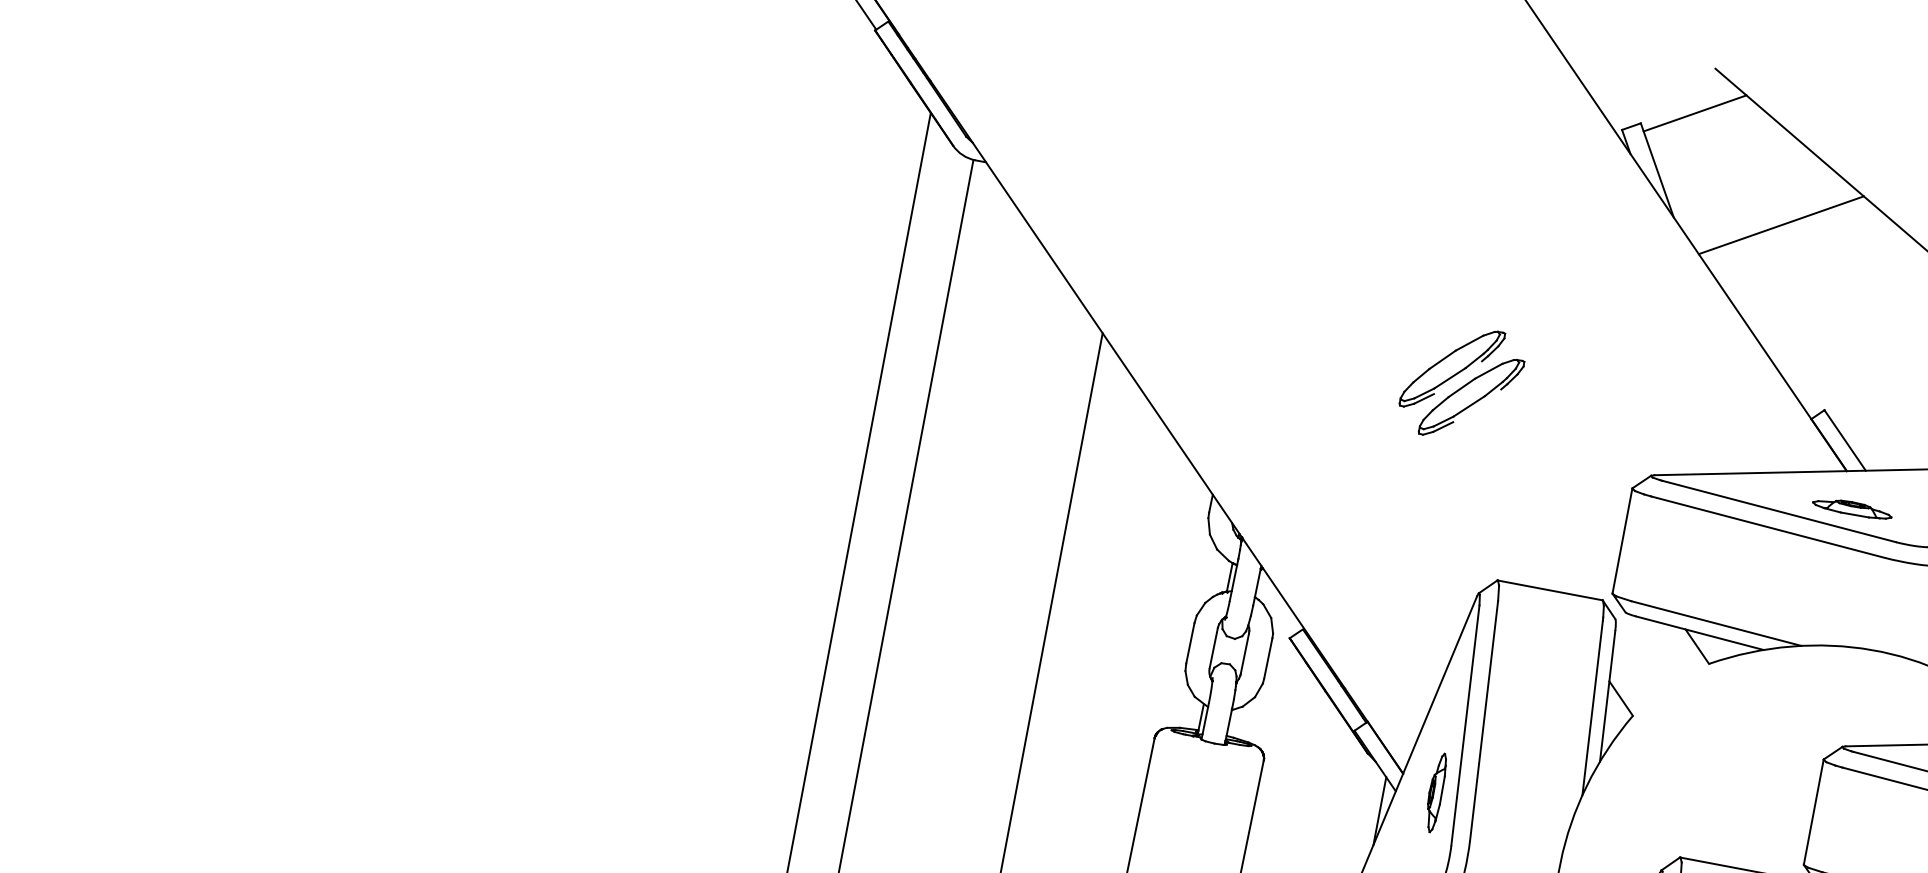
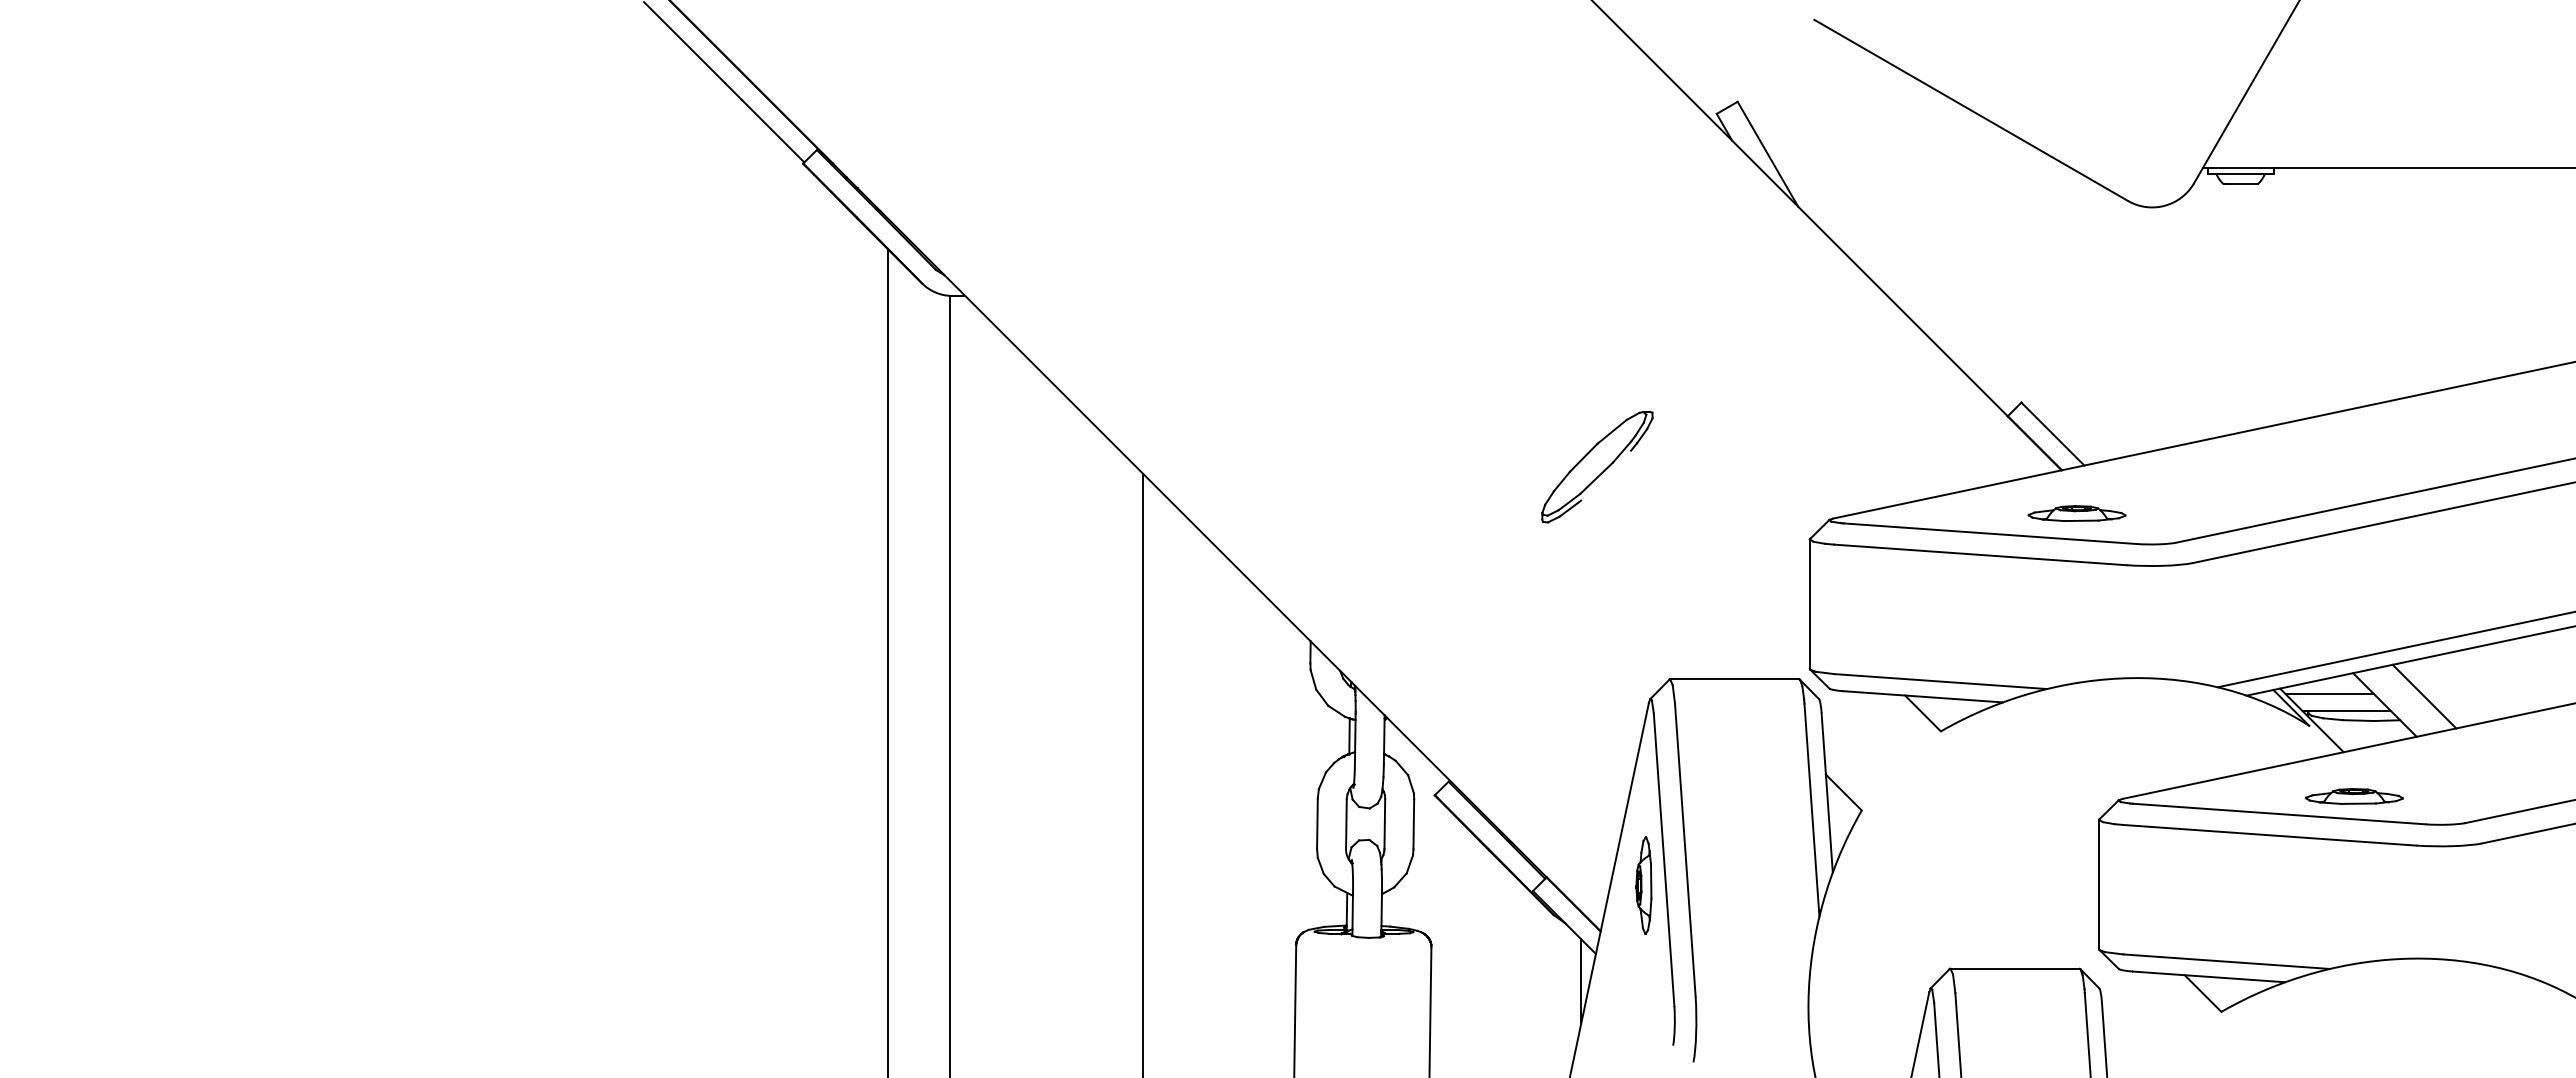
line: (1694, 113) -> (1799, 77), removed
line: (1781, 225) -> (1928, 191), removed
part: (1452, 369) -> (1568, 437), removed
part: (1435, 792) -> (1643, 885), moved

